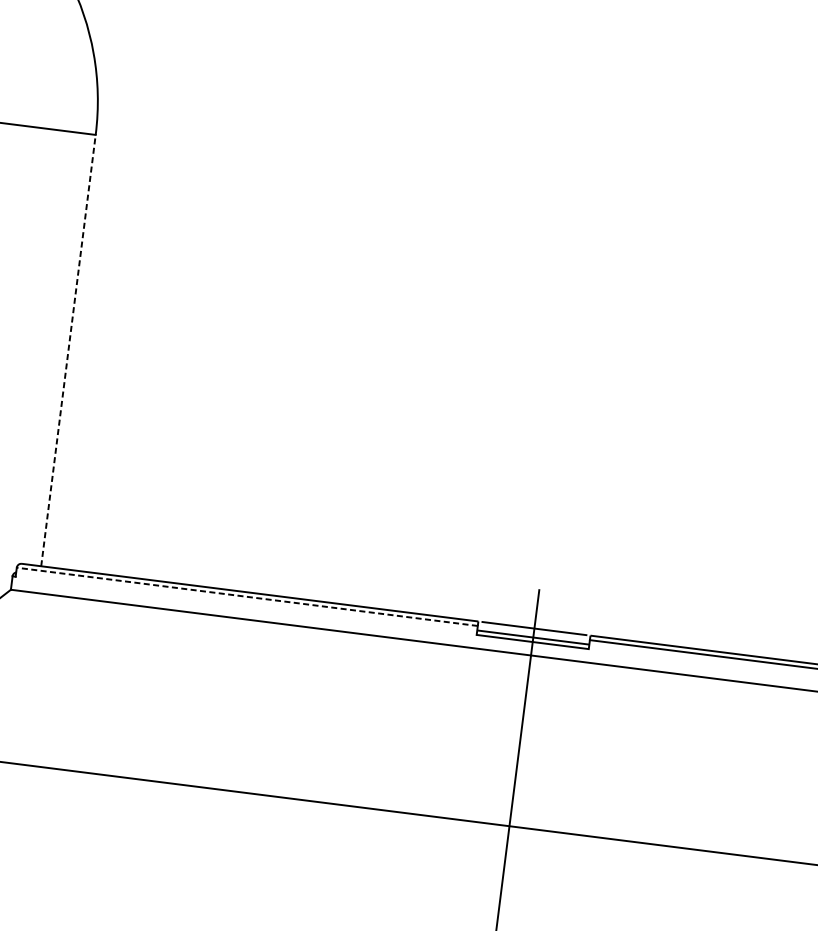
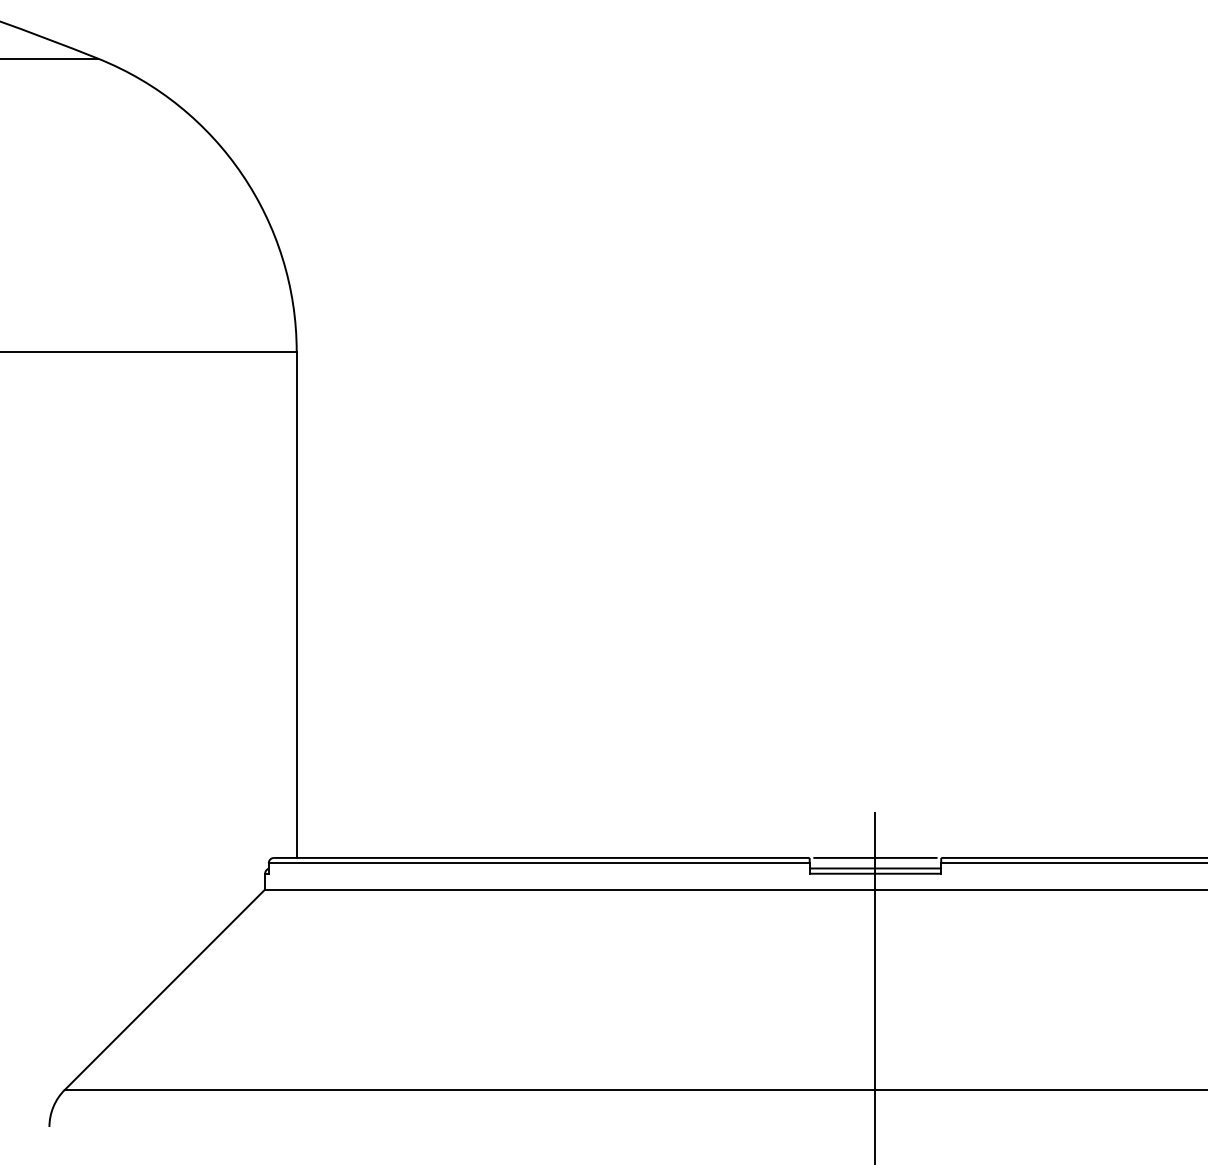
line: (68, 350) -> (296, 604), dashed -> solid
line: (246, 597) -> (538, 863), dashed -> solid

